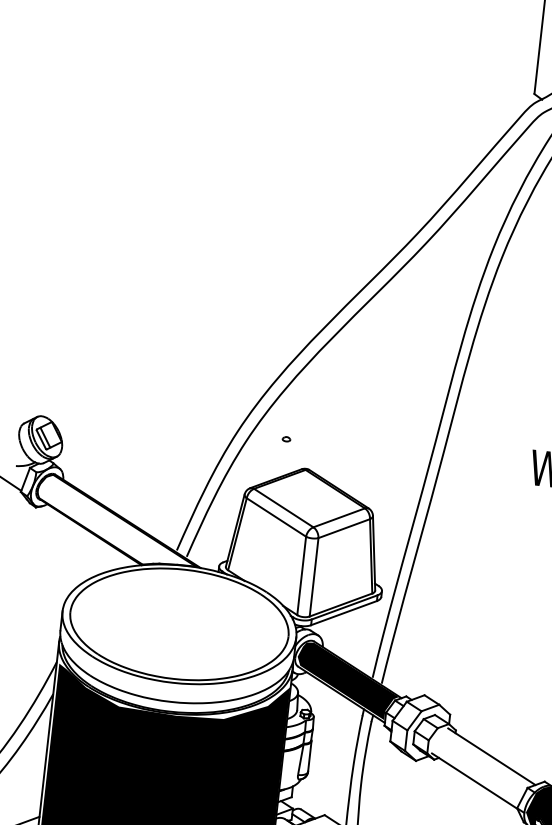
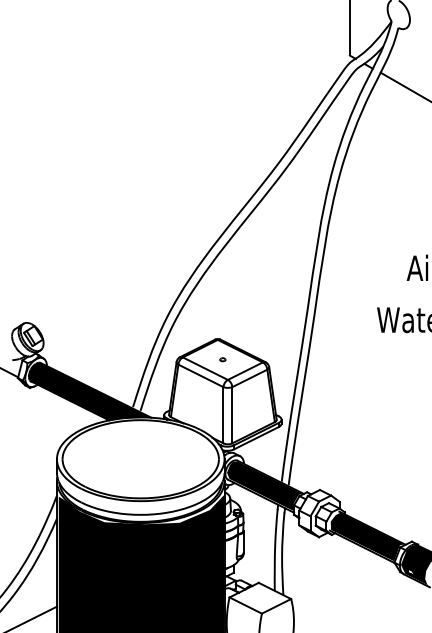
part: (286, 438) -> (222, 359), moved
fill: (117, 521) -> (88, 391), added
fill: (482, 767) -> (366, 536), added

